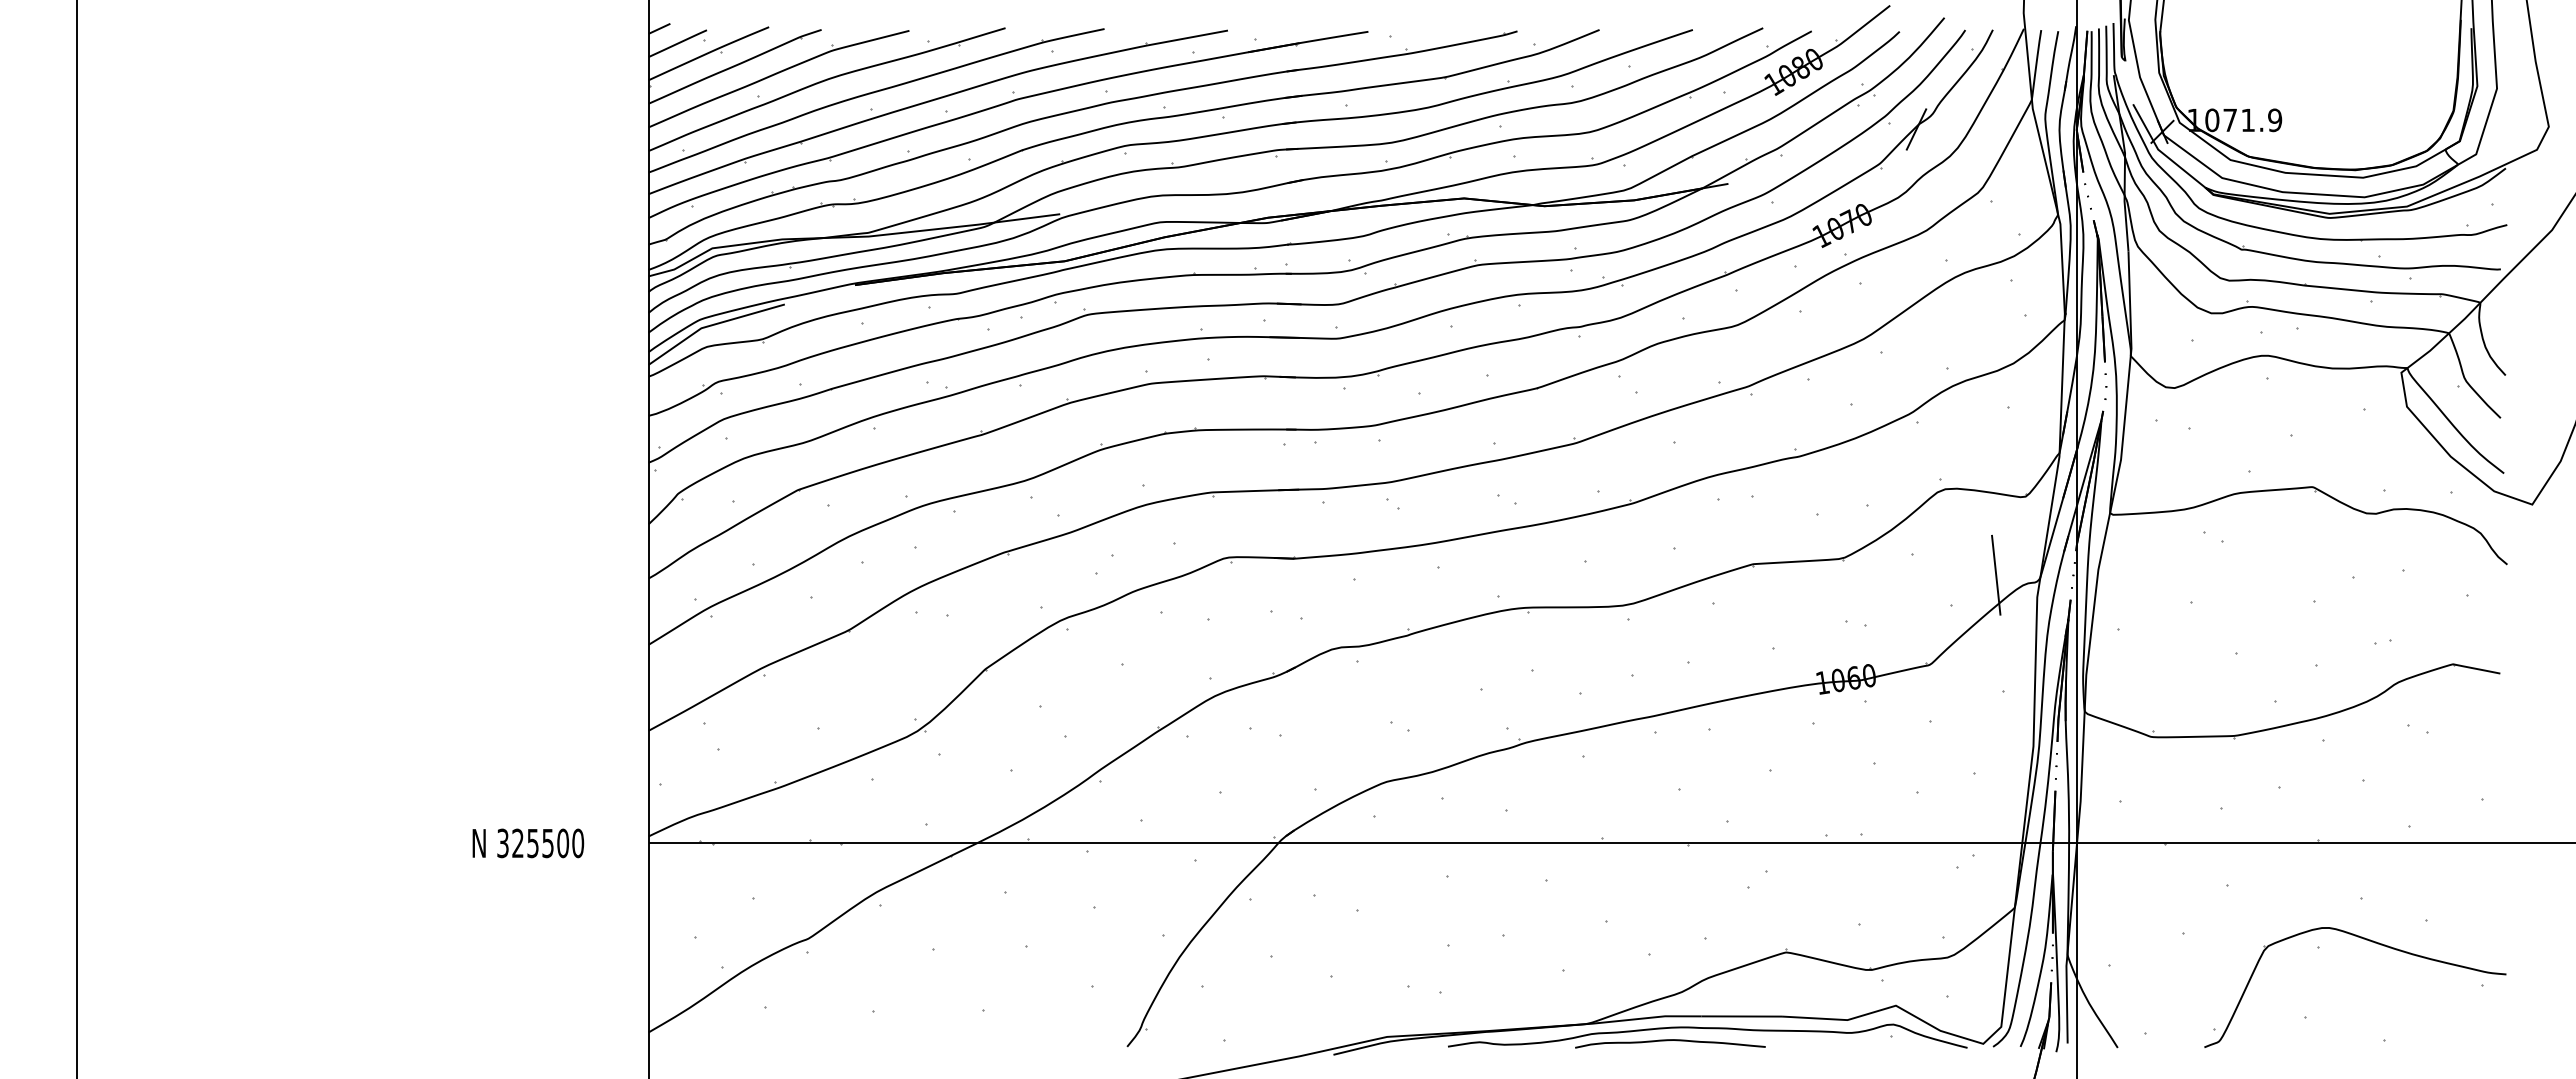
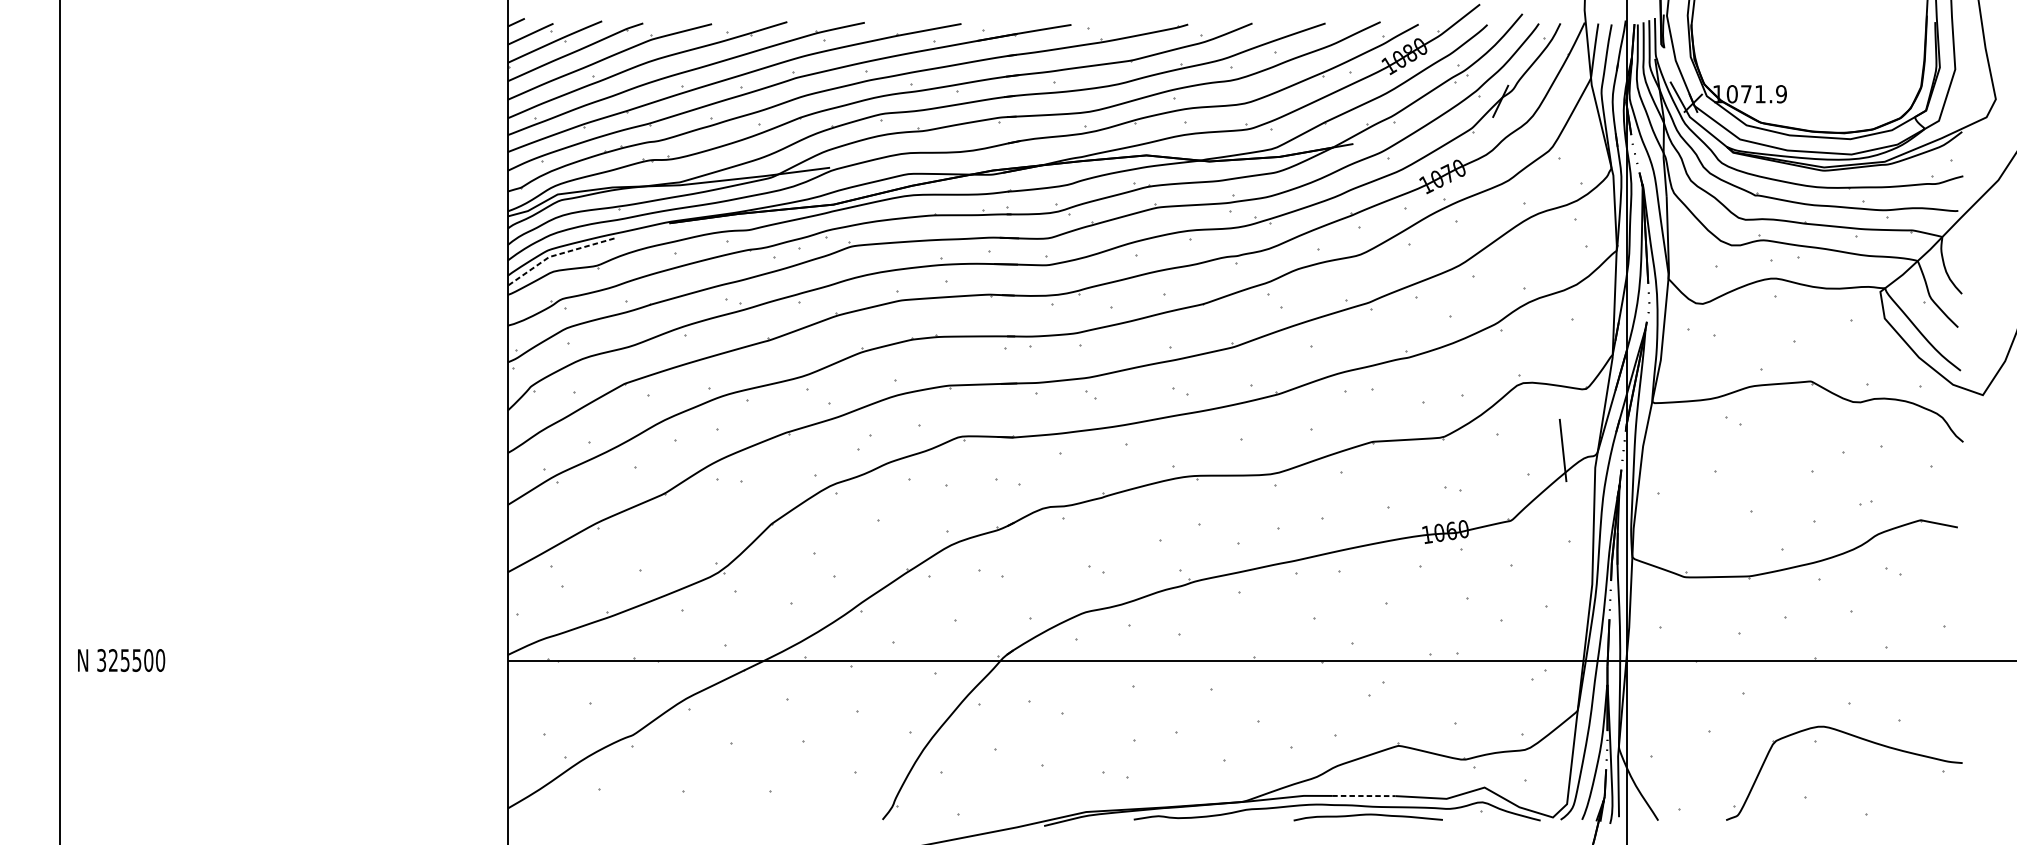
line: (710, 325) -> (556, 254), solid -> dashed
text: (528, 843) -> (121, 660), moved
line: (1741, 1016) -> (1363, 796), solid -> dashed
curve: (1668, 1041) -> (1366, 815), moved

